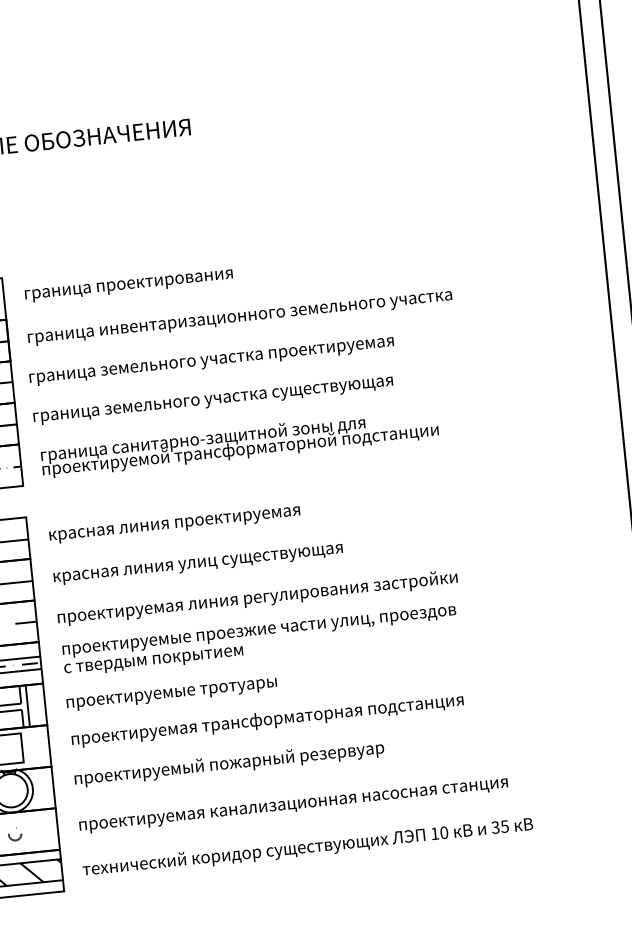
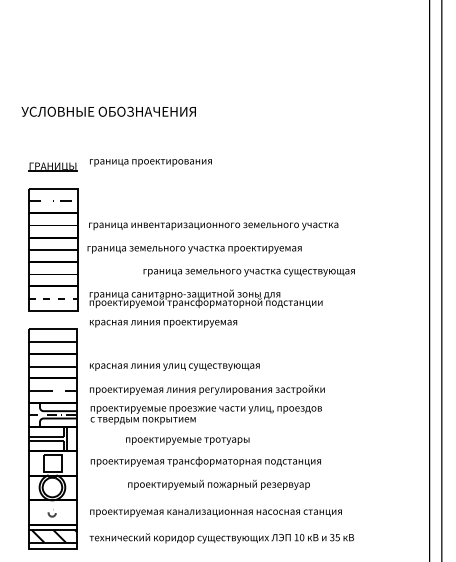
text: (128, 285) -> (150, 162), moved
text: (212, 400) -> (248, 272), moved
text: (174, 524) -> (163, 323), moved
text: (171, 693) -> (187, 440), moved
text: (228, 763) -> (218, 484), moved

